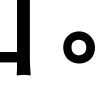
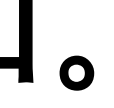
part: (78, 47) -> (76, 73), moved

